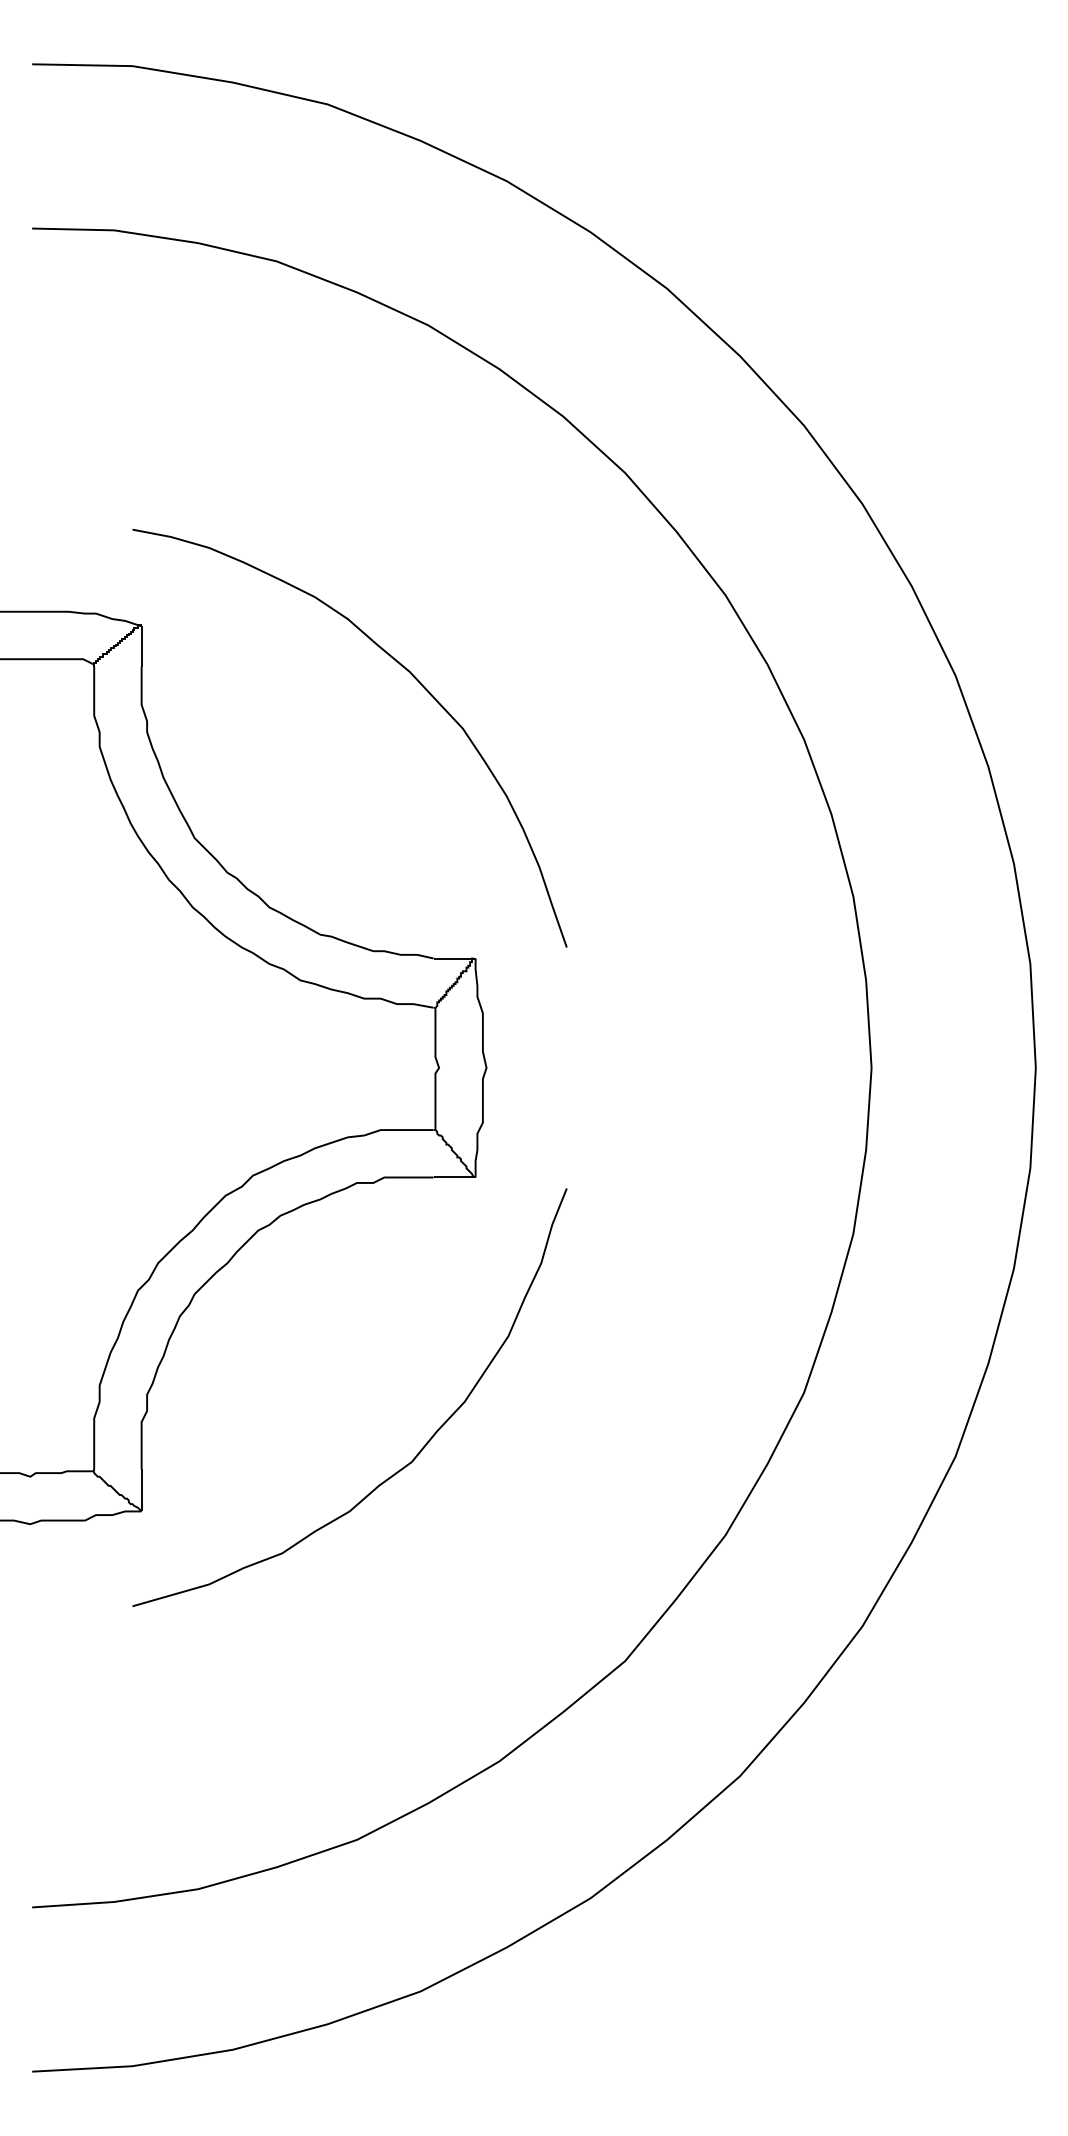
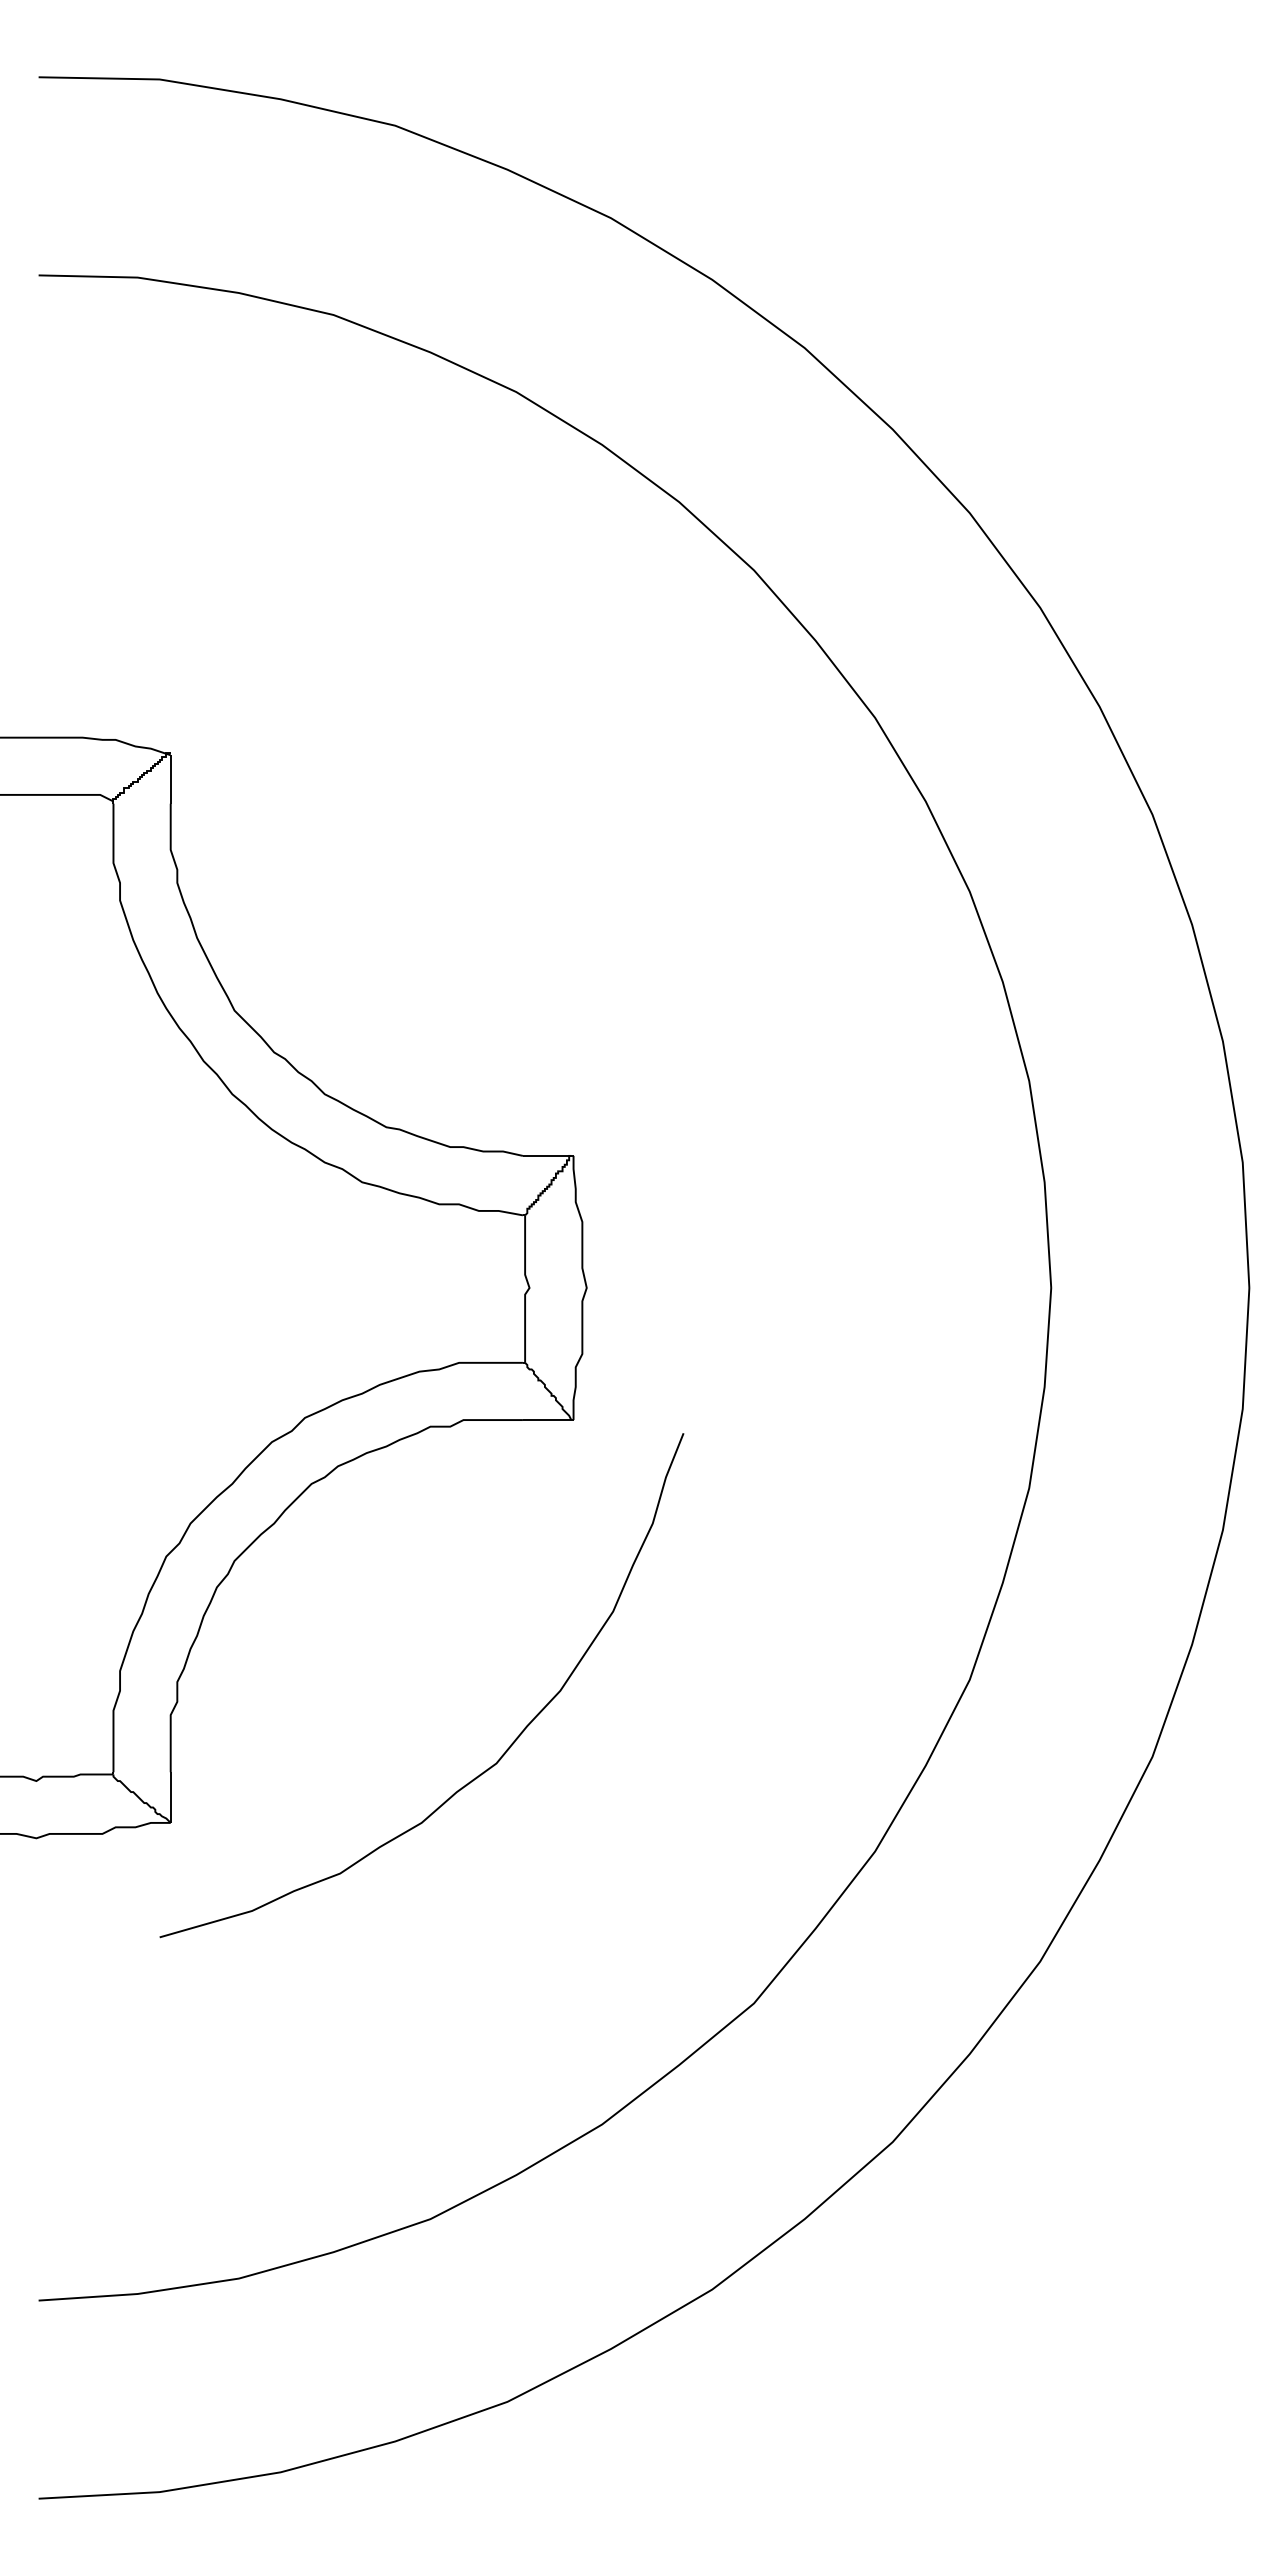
curve: (411, 675) -> (496, 814), removed

